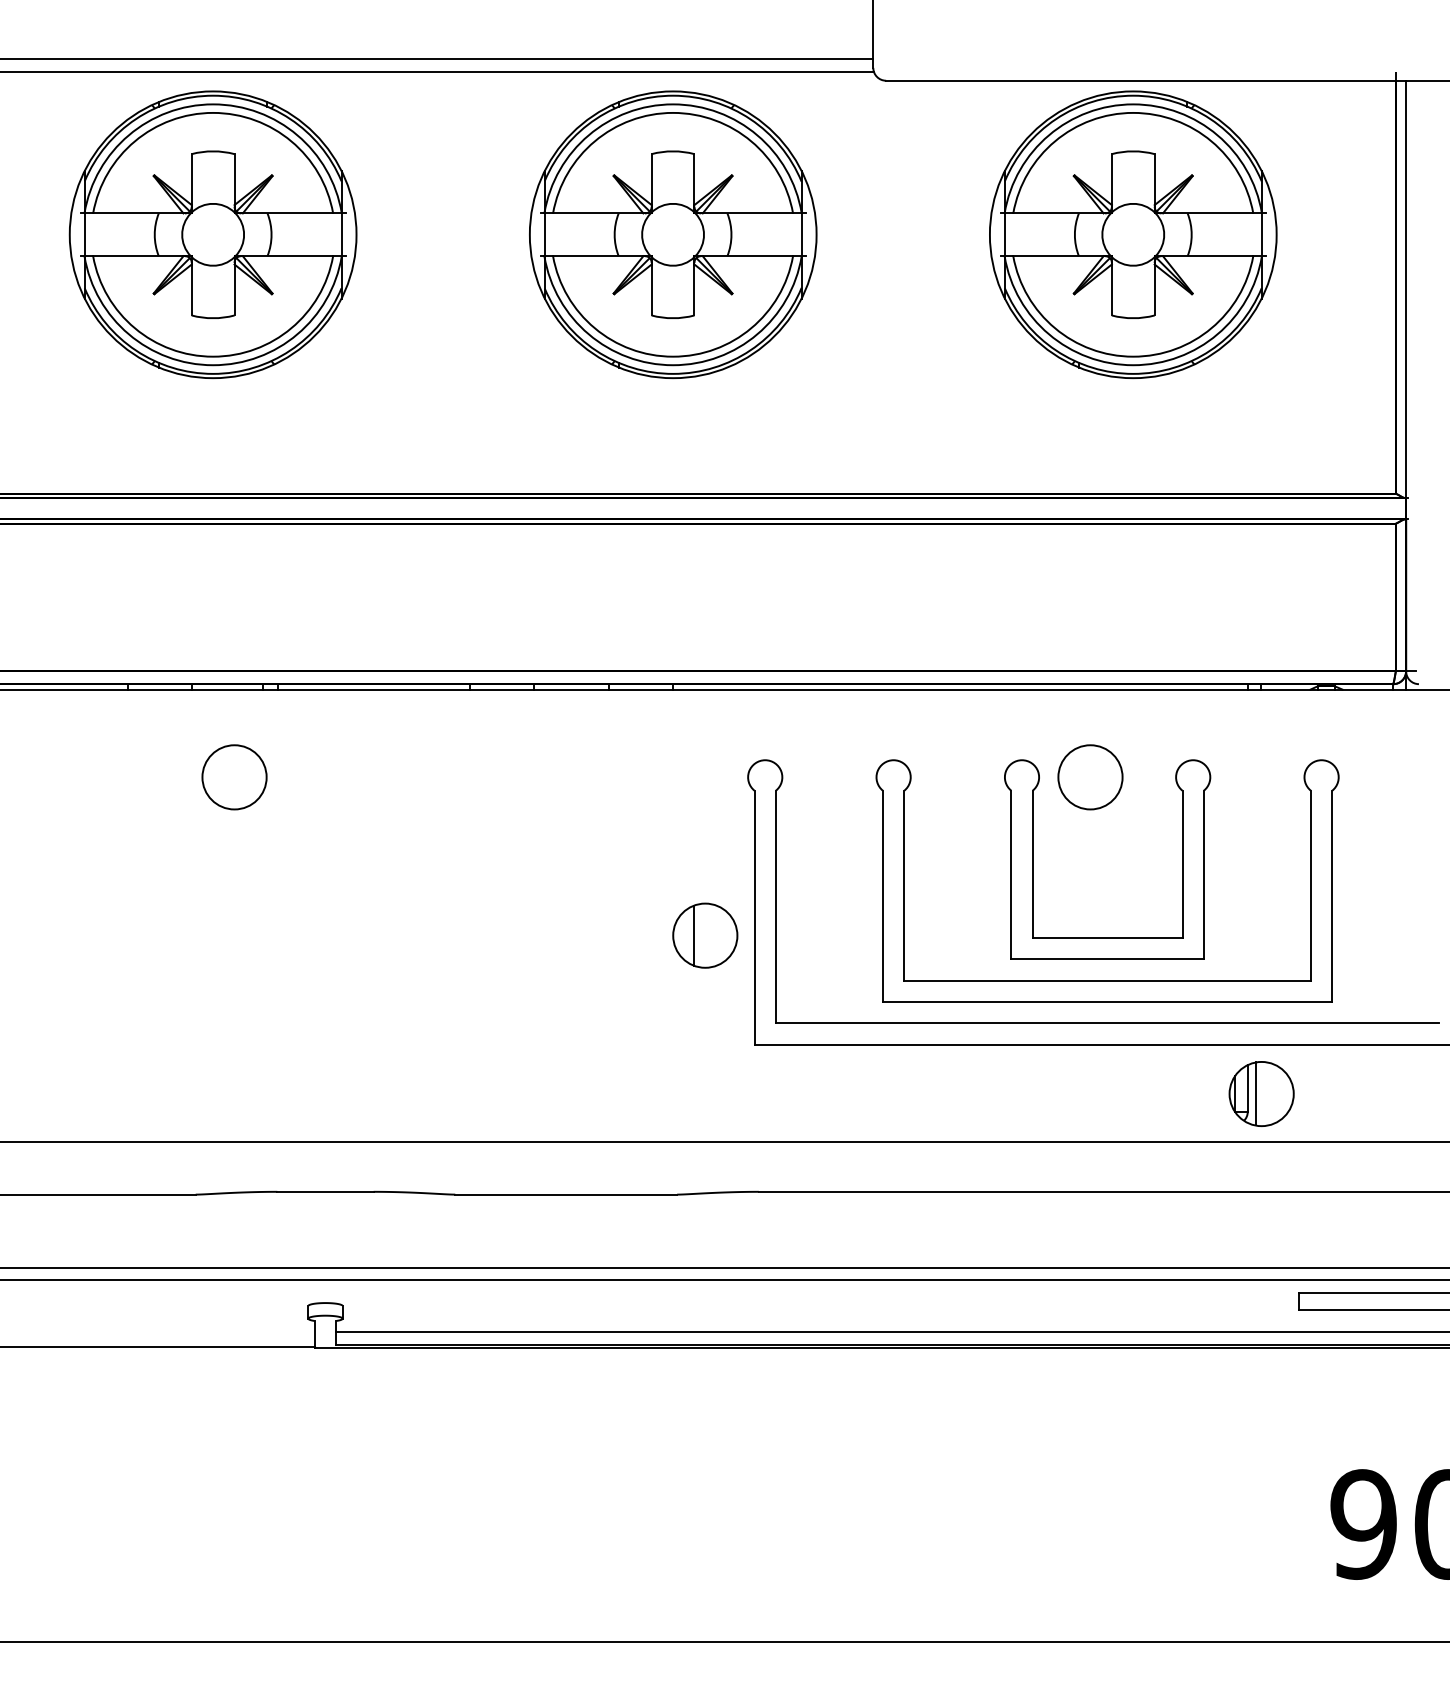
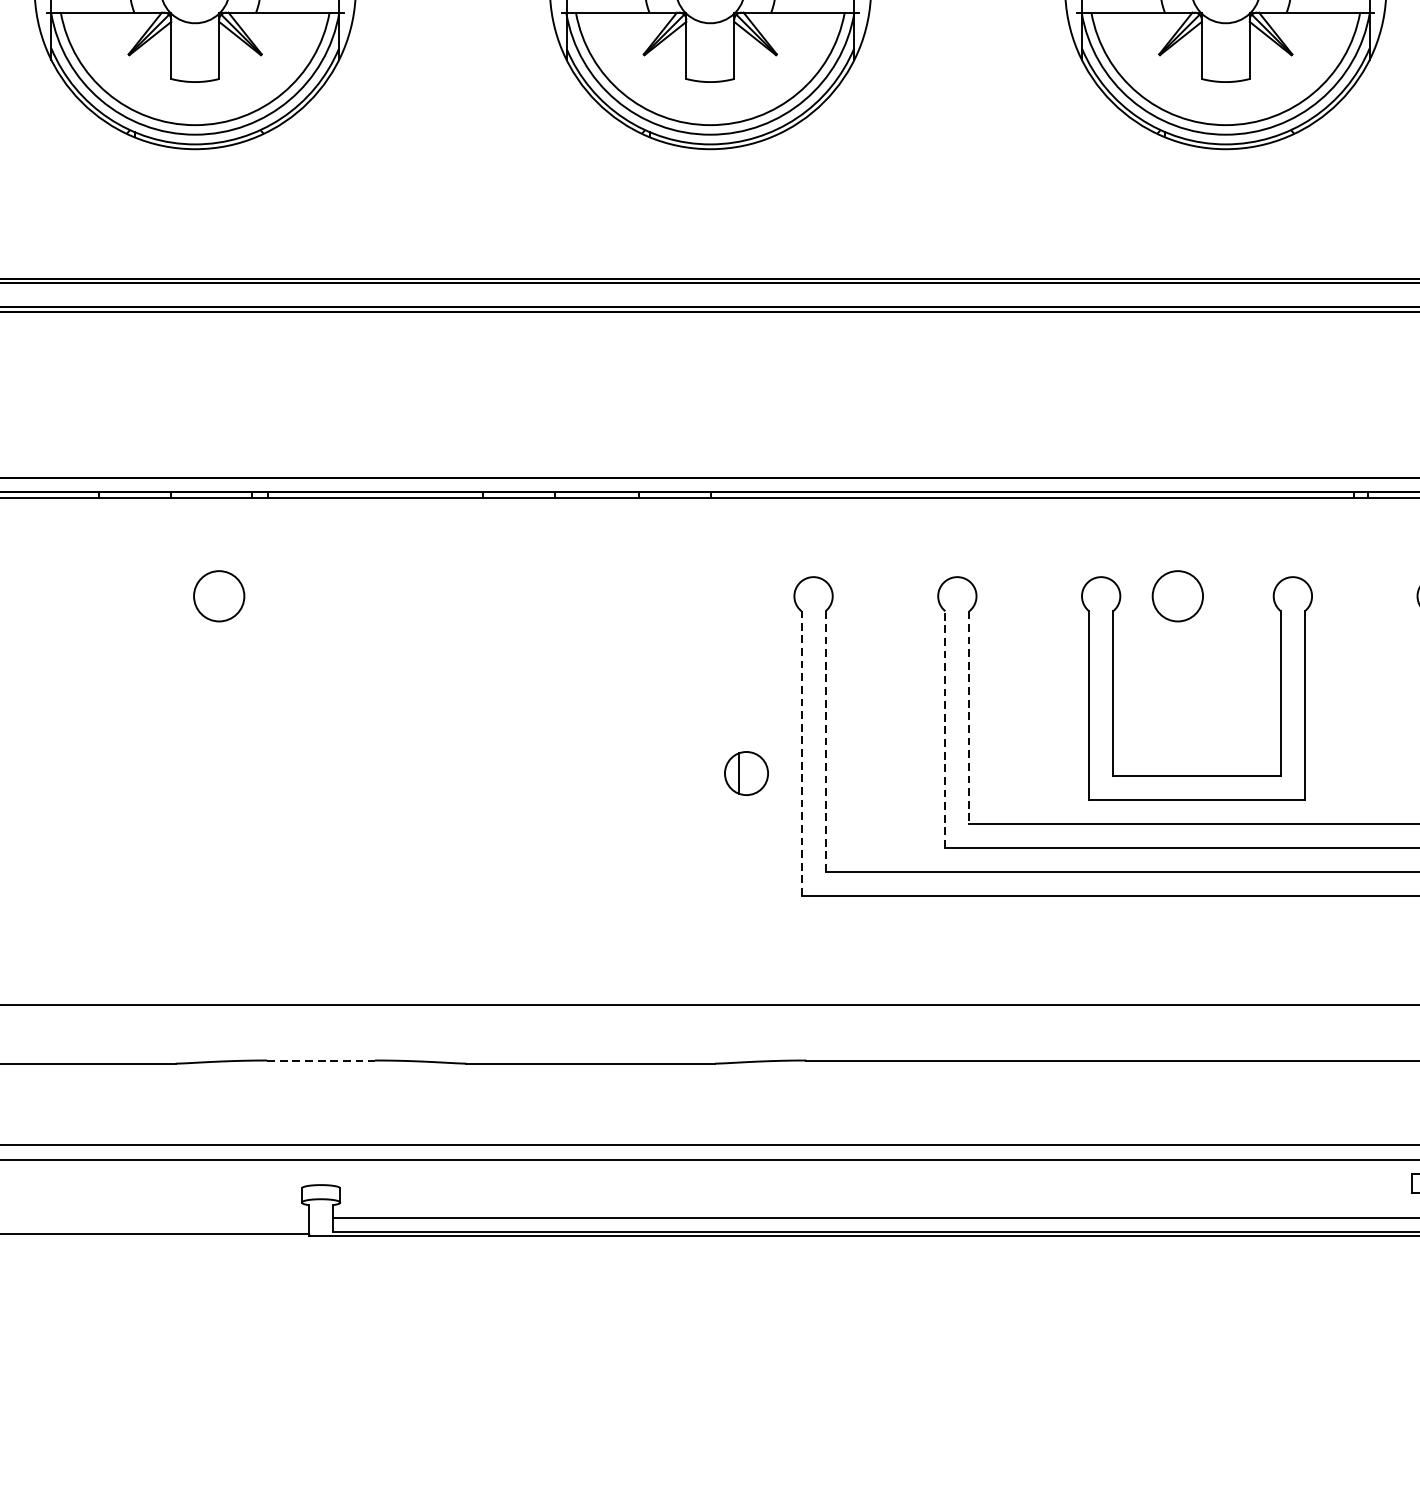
circle: (234, 777) -> (219, 596), size x0.7
circle: (1090, 777) -> (1177, 596), size x0.7
line: (904, 885) -> (969, 717), solid -> dashed
line: (882, 896) -> (944, 729), solid -> dashed
line: (775, 907) -> (825, 742), solid -> dashed
line: (754, 917) -> (801, 753), solid -> dashed
part: (705, 935) -> (746, 773), size x0.6
part: (1261, 1093) -> (1369, 950), removed
line: (325, 1191) -> (321, 1060), solid -> dashed

